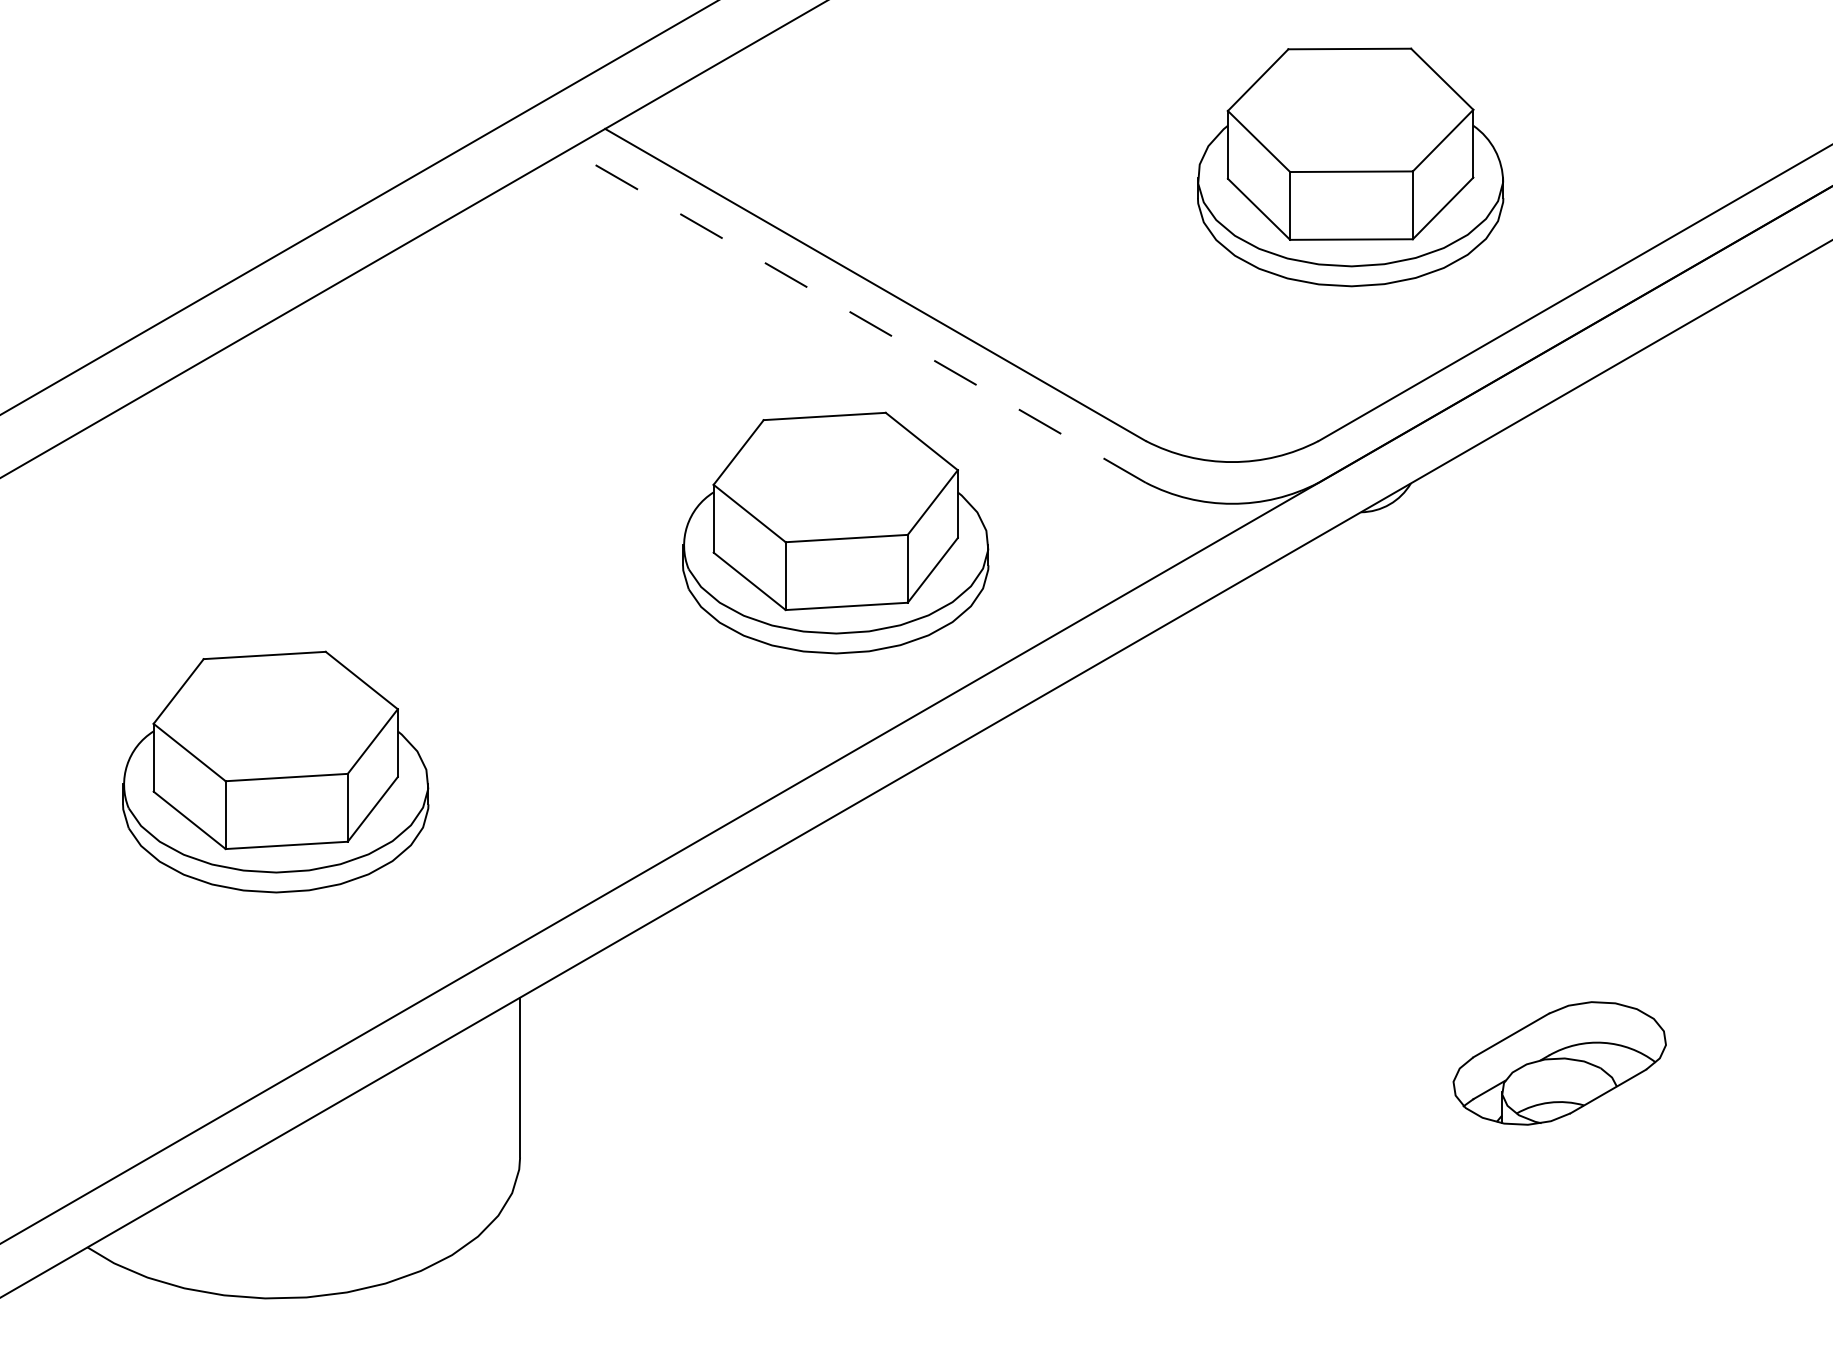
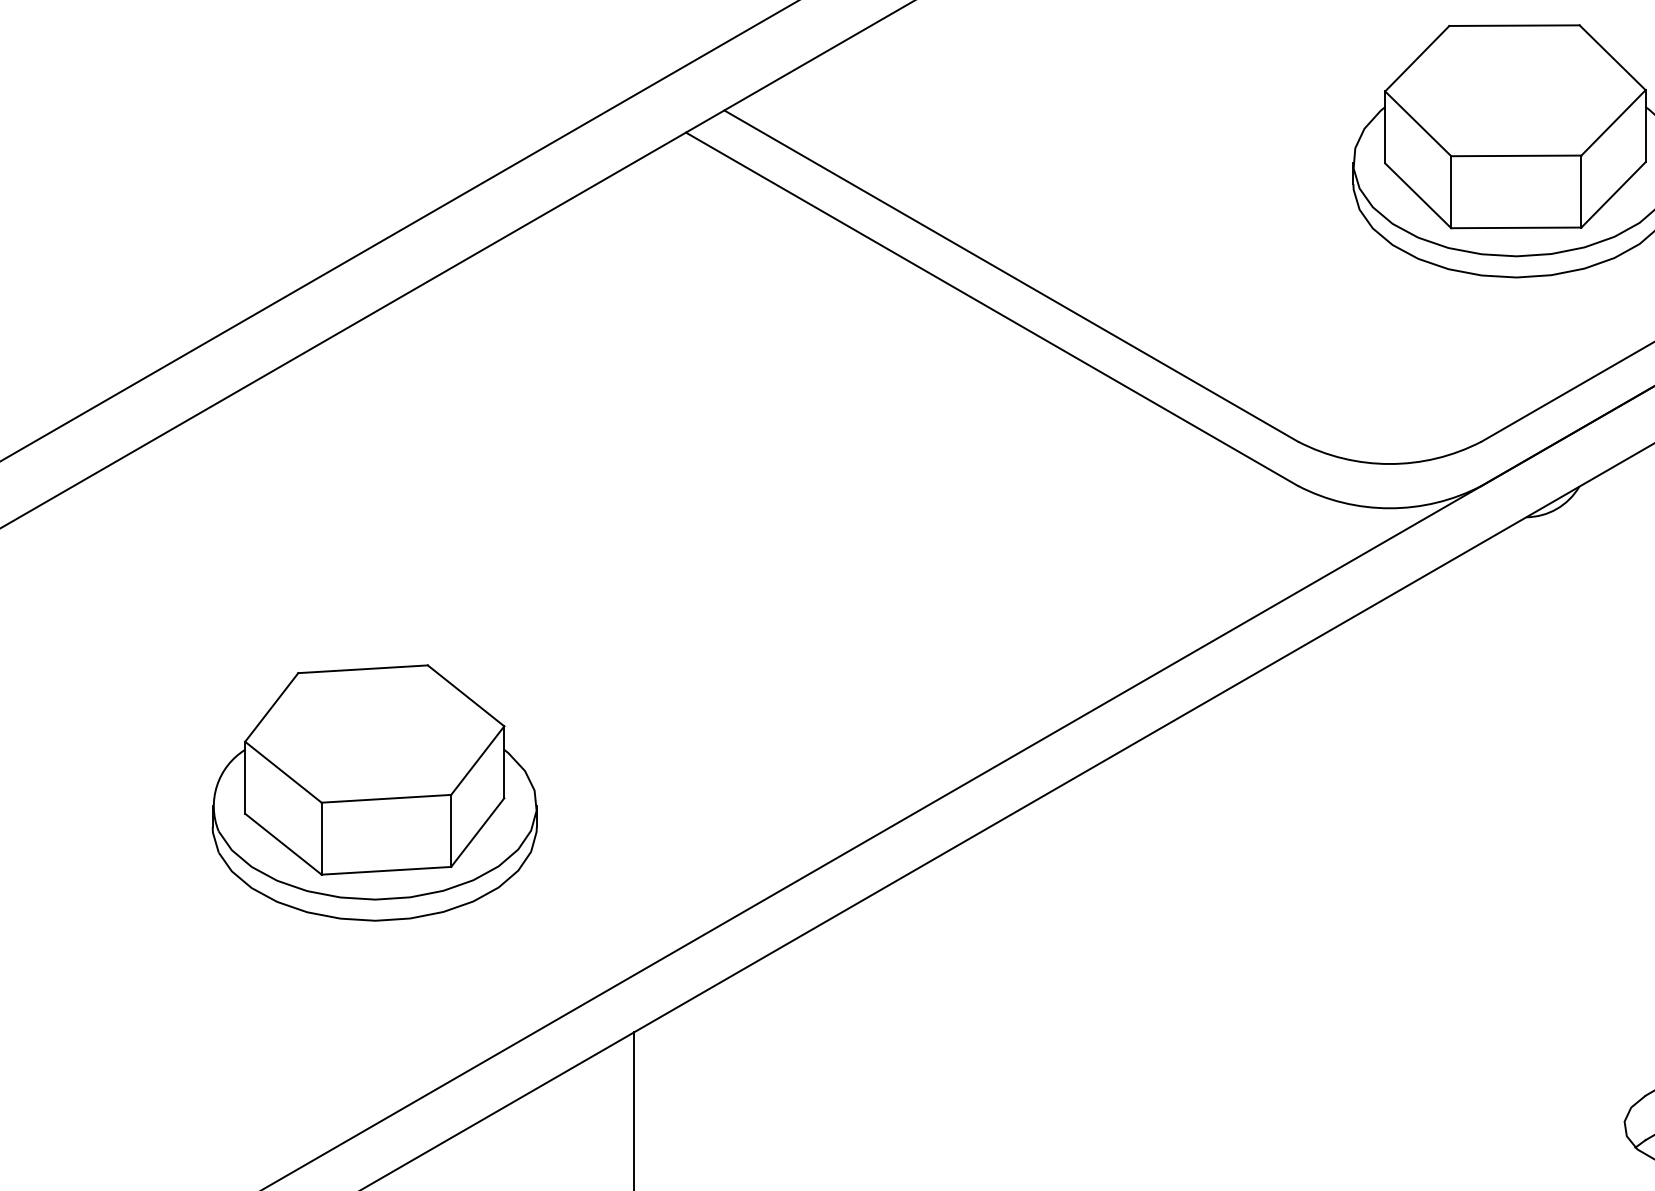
line: (857, 316) -> (992, 309), dashed -> solid
part: (835, 532) -> (968, 538), removed

